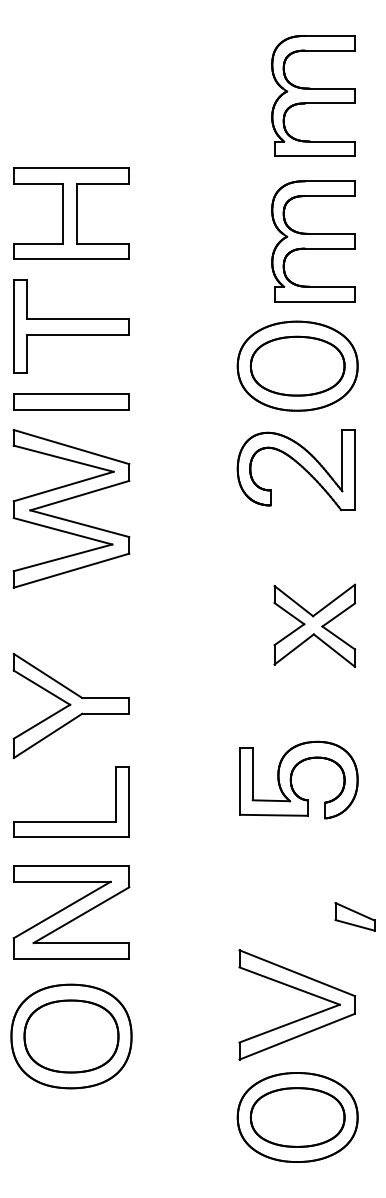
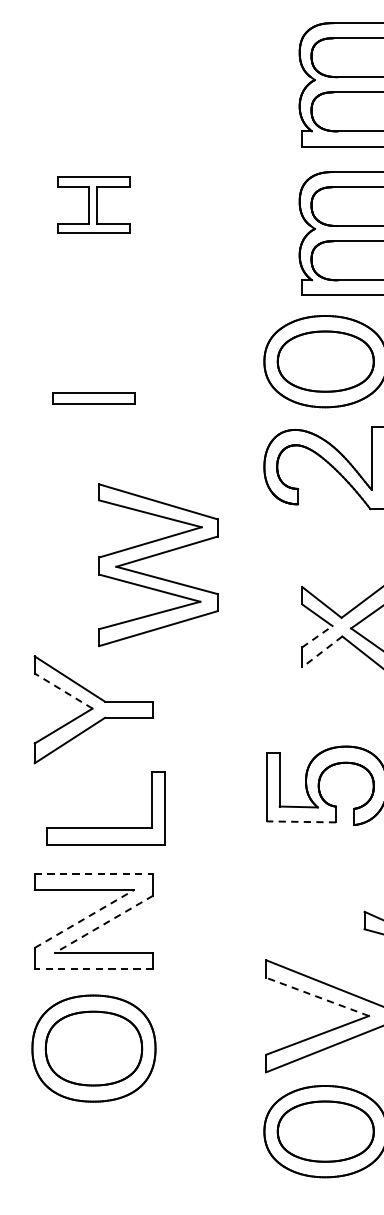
part: (71, 213) -> (93, 205), size x0.6
part: (71, 326) -> (93, 320), removed
part: (71, 401) -> (93, 397), size x0.7
part: (67, 500) -> (154, 556), moved
line: (289, 634) -> (317, 636), solid -> dashed
line: (294, 649) -> (322, 651), solid -> dashed
line: (41, 687) -> (63, 690), solid -> dashed
line: (273, 815) -> (300, 822), solid -> dashed
part: (71, 821) -> (106, 828), moved
line: (71, 866) -> (93, 874), solid -> dashed
line: (62, 909) -> (84, 918), solid -> dashed
line: (80, 915) -> (103, 924), solid -> dashed
line: (71, 958) -> (93, 968), solid -> dashed
line: (289, 986) -> (317, 997), solid -> dashed

